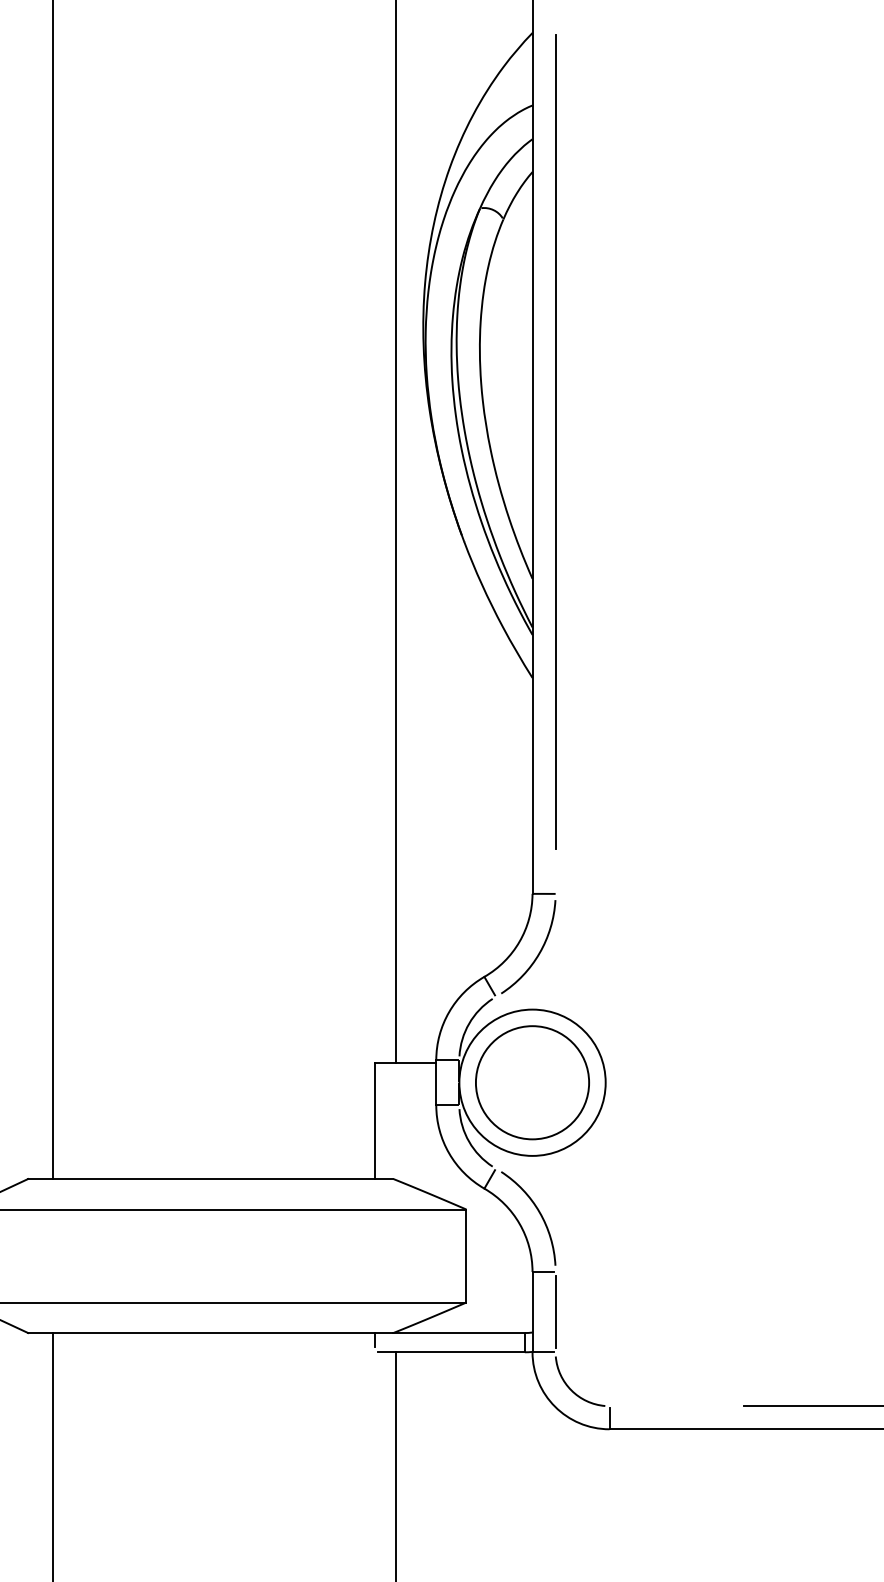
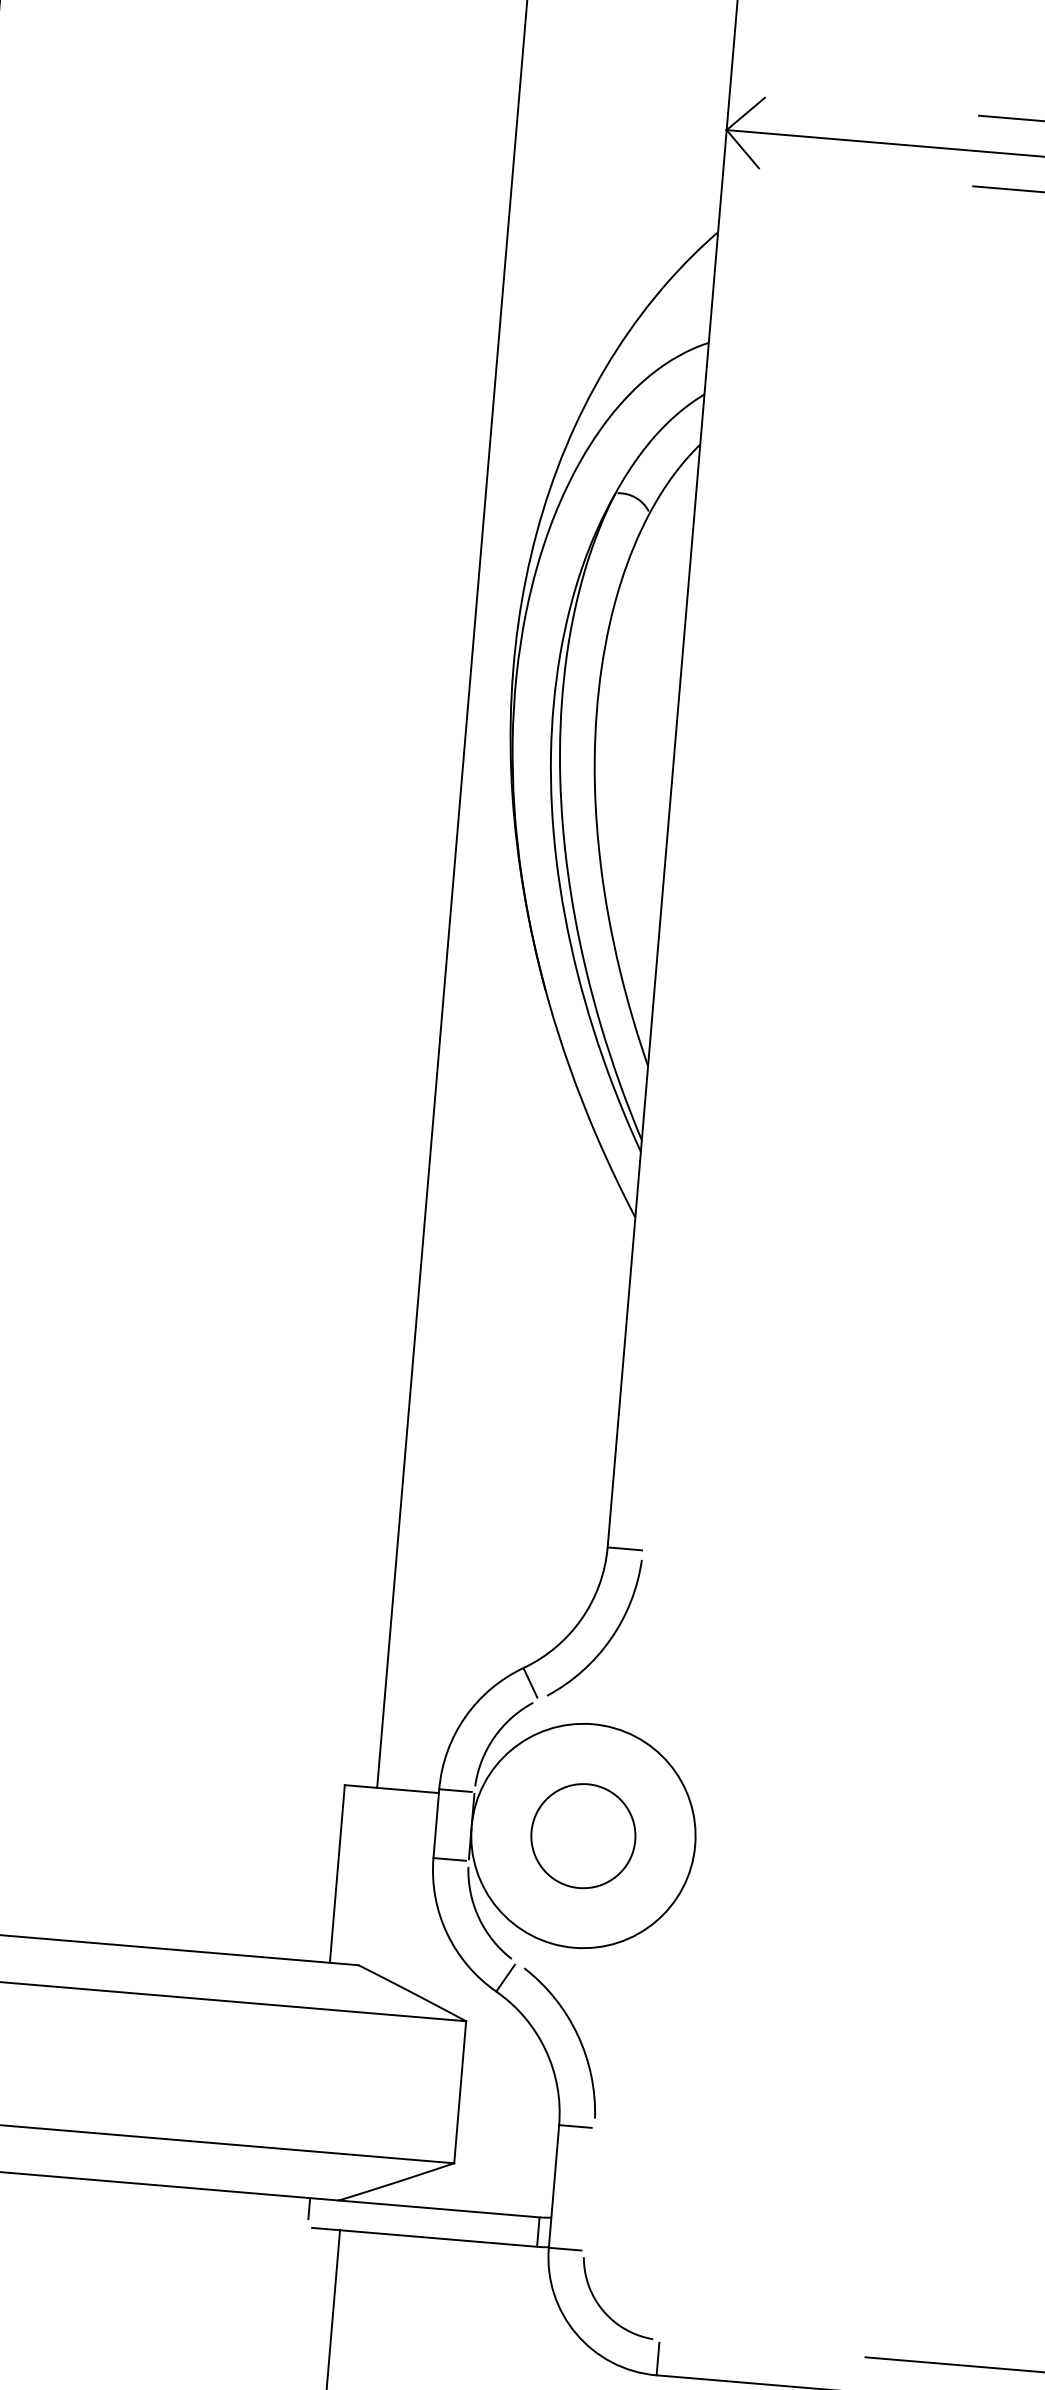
line: (555, 441) -> (700, 859), removed
circle: (532, 1082) -> (583, 1835), size x0.6
line: (555, 1312) -> (589, 2189), removed

